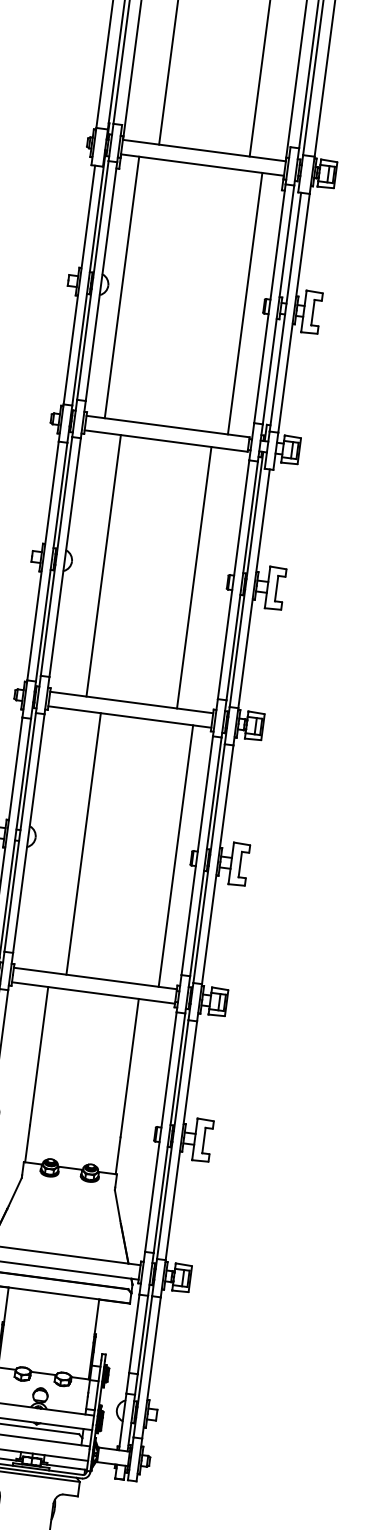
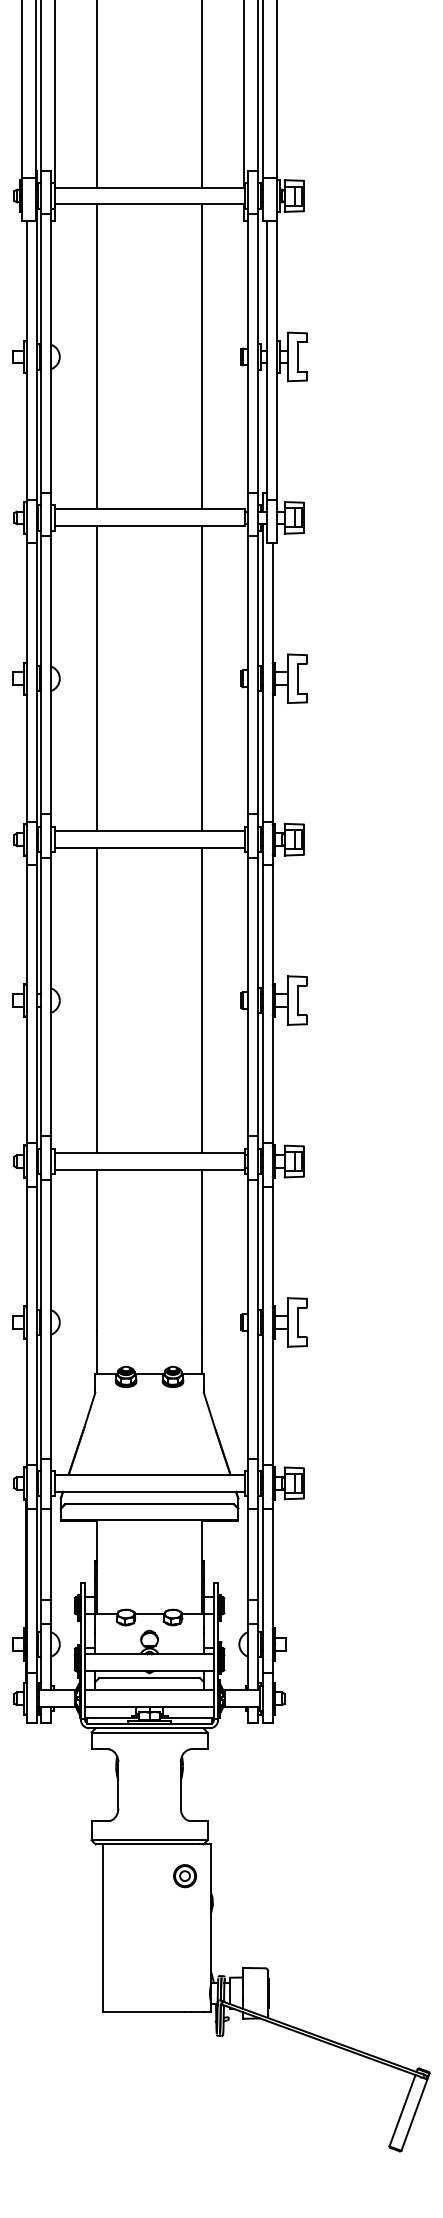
line: (121, 287) -> (96, 356), moved
line: (245, 303) -> (202, 356), moved
line: (83, 843) -> (96, 1000), moved
line: (176, 855) -> (202, 1000), moved

